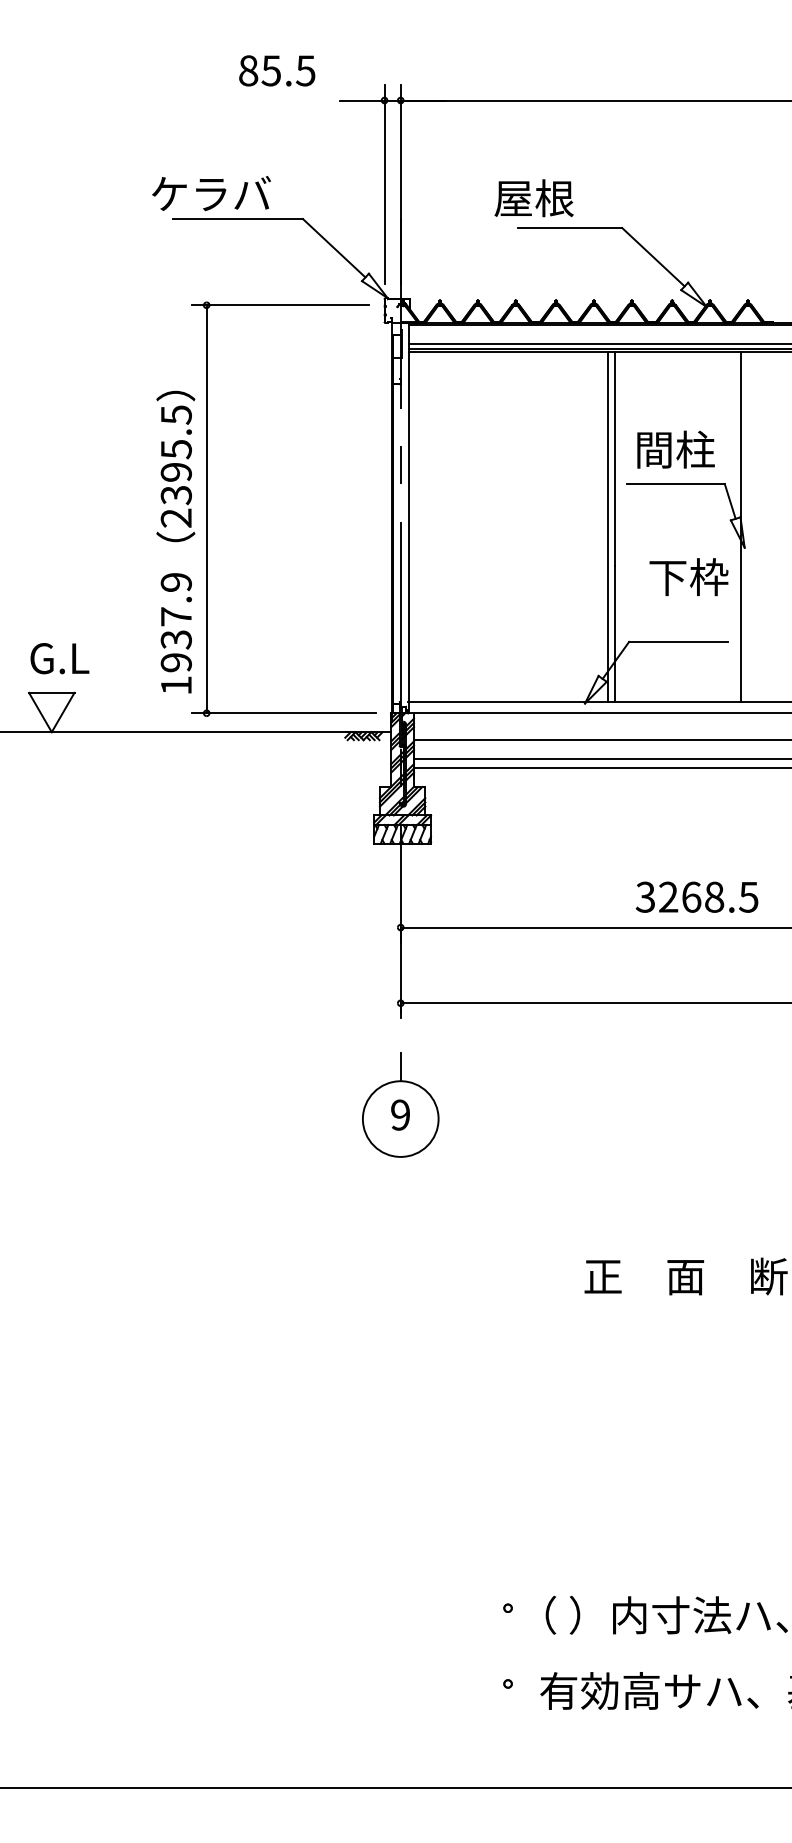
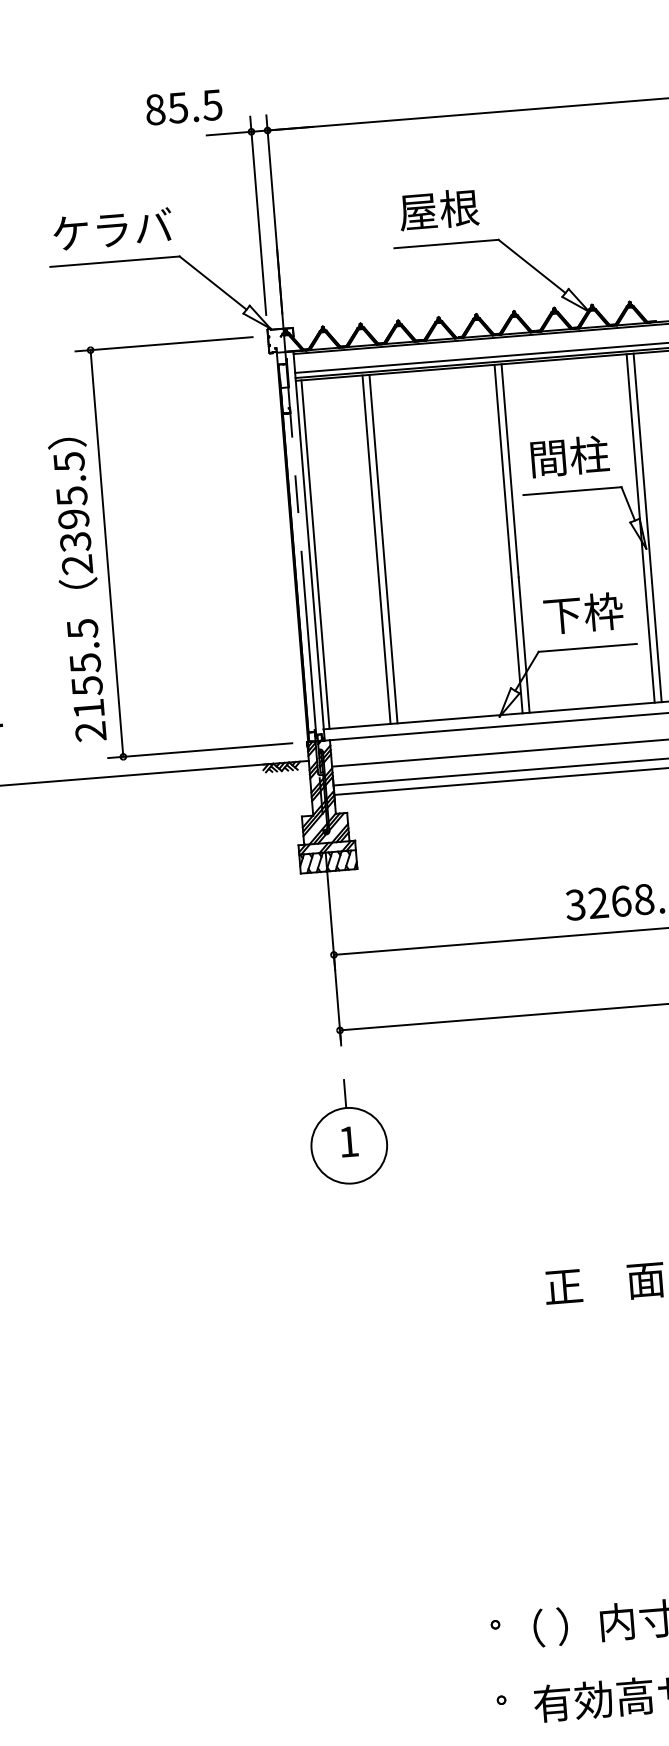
text: (277, 70) -> (184, 107), moved
text: (211, 193) -> (112, 229), moved
text: (533, 198) -> (438, 210), moved
line: (414, 526) -> (315, 554), added
line: (475, 526) -> (376, 549), added
line: (482, 526) -> (383, 548), added
line: (747, 526) -> (647, 527), added
text: (688, 577) -> (583, 613), moved
text: (175, 634) -> (85, 680), 1937.9 -> 2155.5
text: (400, 1114) -> (348, 1141), 9 -> 1

